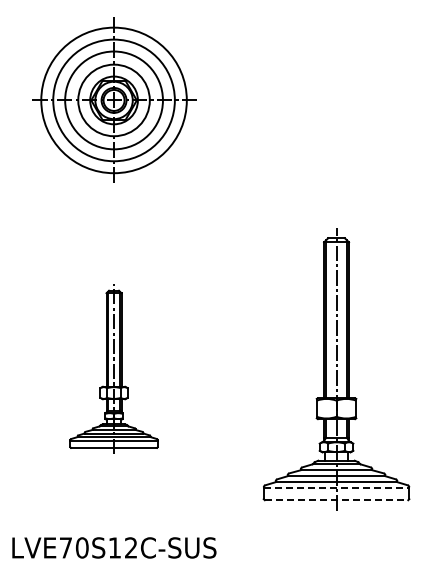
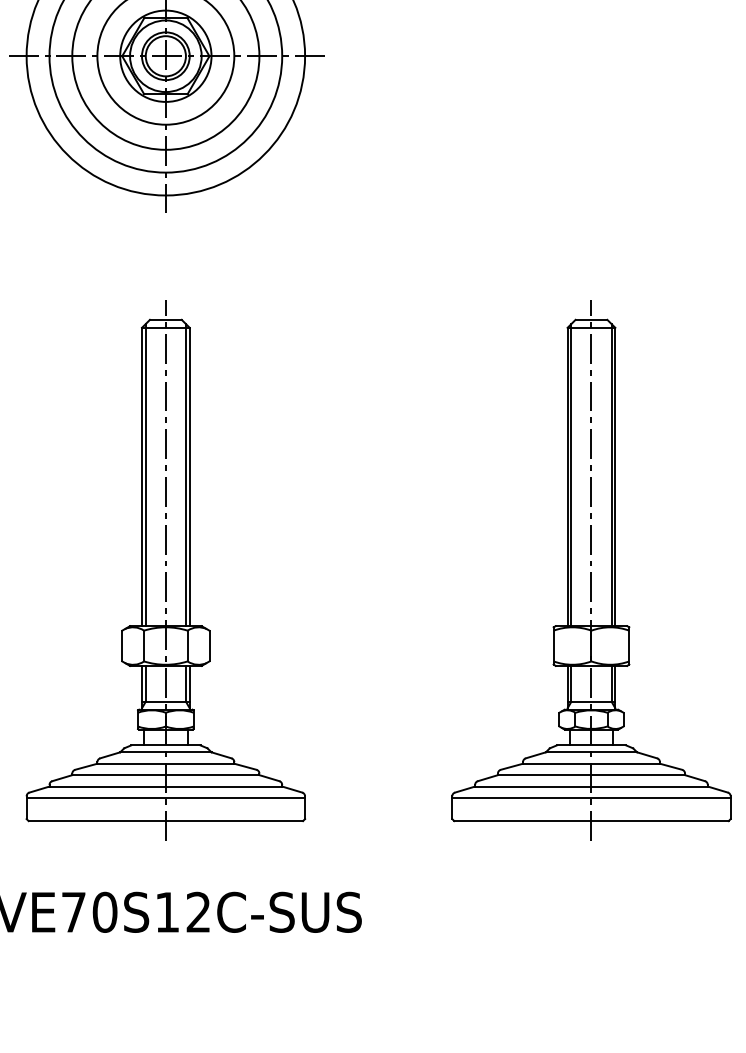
part: (113, 369) -> (164, 570), size x1.67
line: (336, 488) -> (591, 798), dashed -> solid
line: (336, 500) -> (591, 821), dashed -> solid

